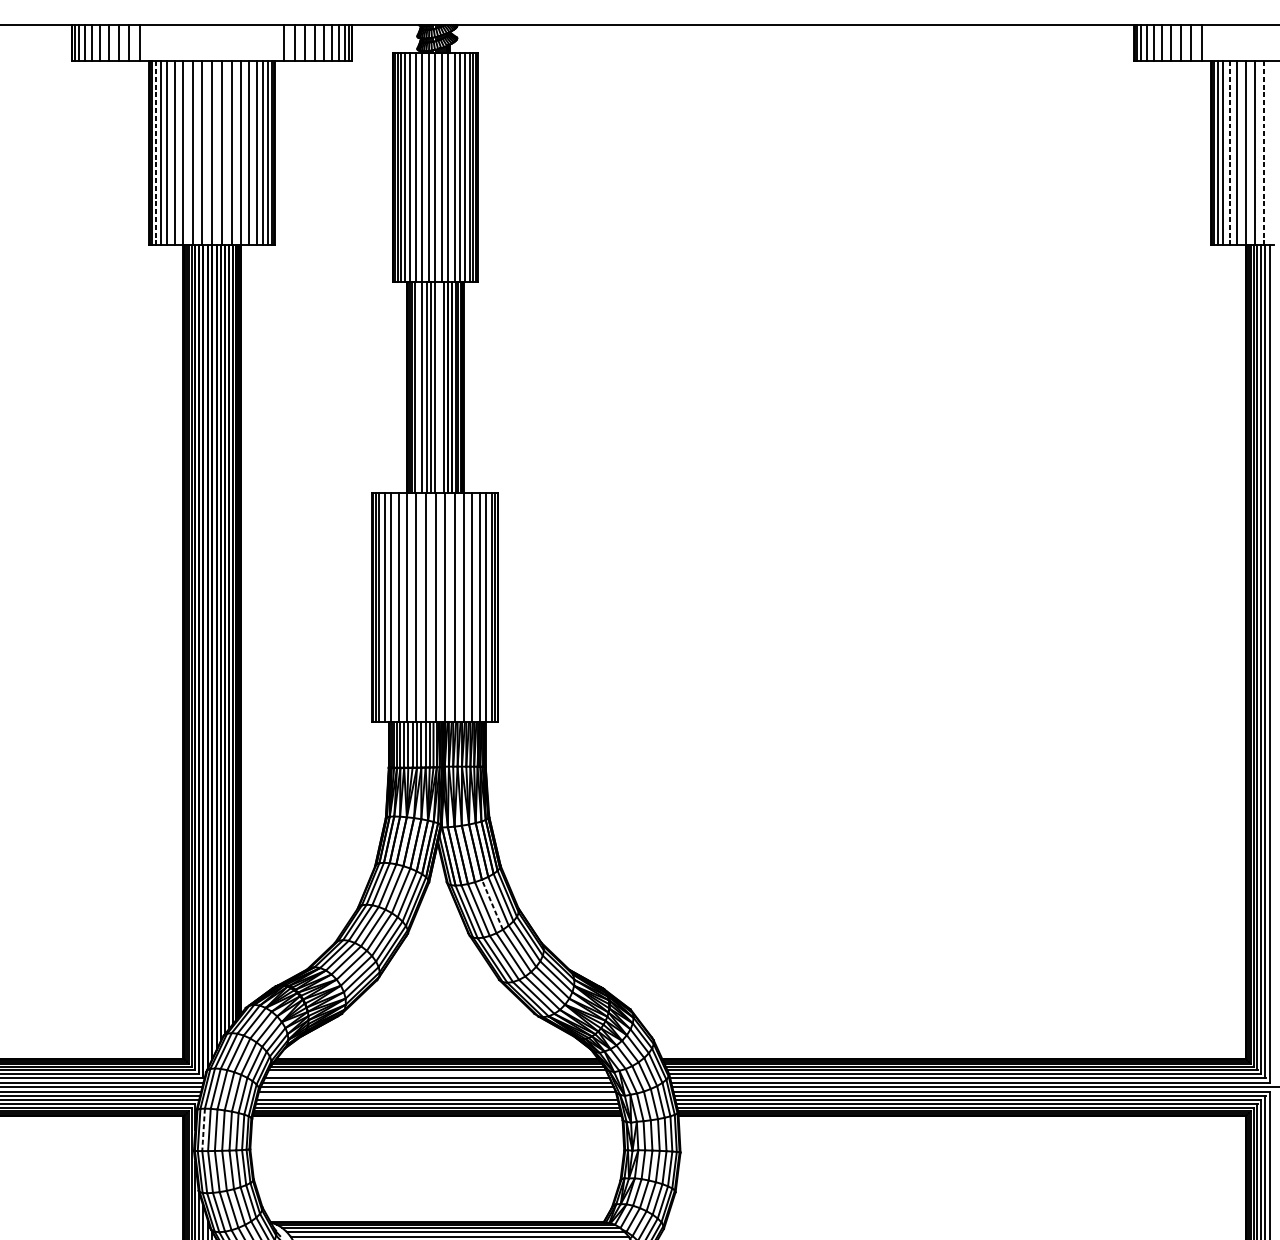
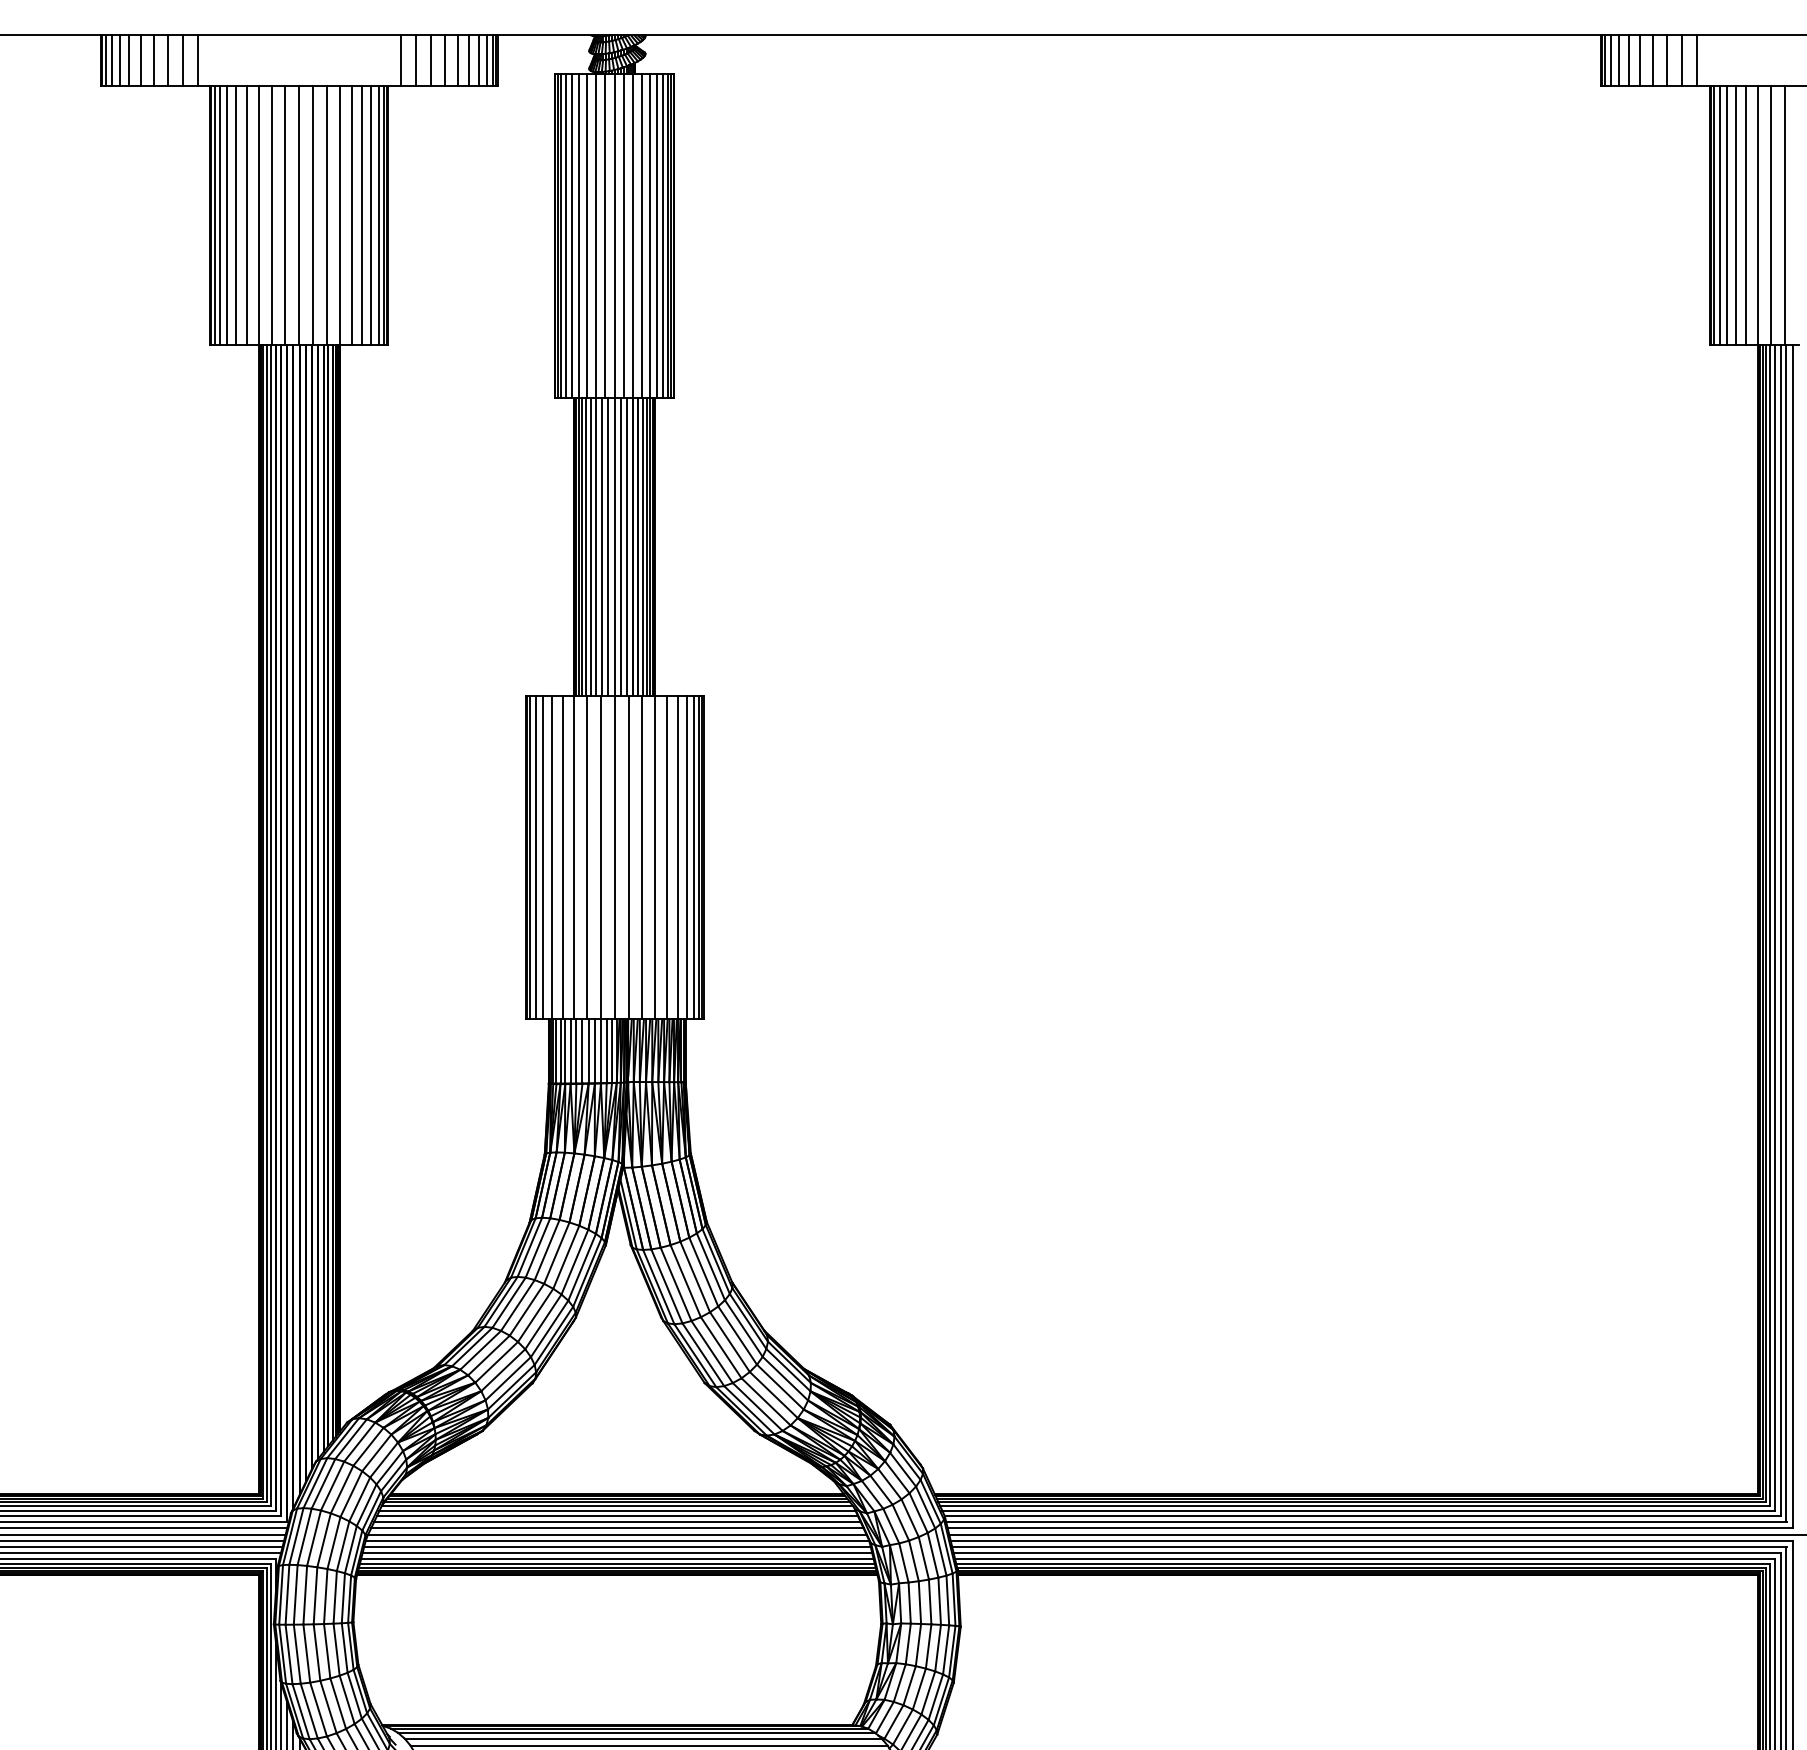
line: (156, 152) -> (220, 215), dashed -> solid
line: (1229, 152) -> (1735, 215), dashed -> solid
line: (1264, 152) -> (1784, 215), dashed -> solid
line: (418, 387) -> (591, 546), added
line: (440, 387) -> (621, 546), added
line: (492, 904) -> (695, 1276), dashed -> solid
line: (437, 1074) -> (617, 1516), added
line: (437, 1096) -> (617, 1547), added
line: (203, 1130) -> (287, 1595), dashed -> solid

